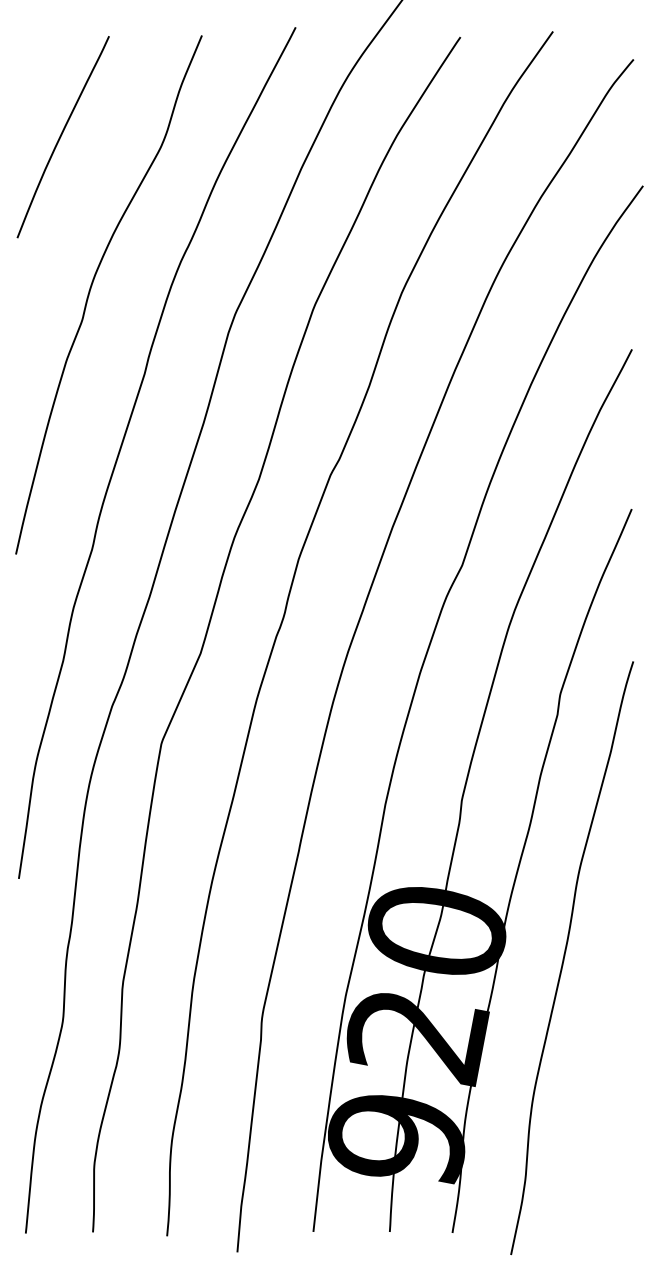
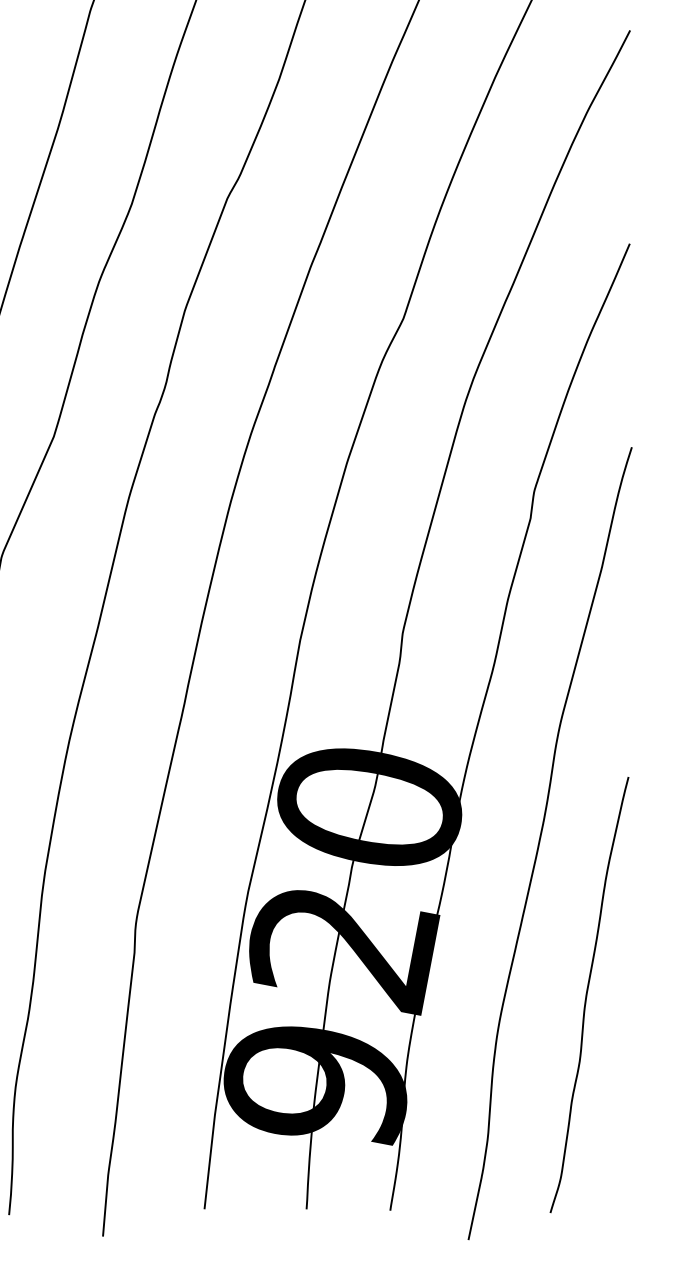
curve: (600, 1071) -> (587, 994), added

